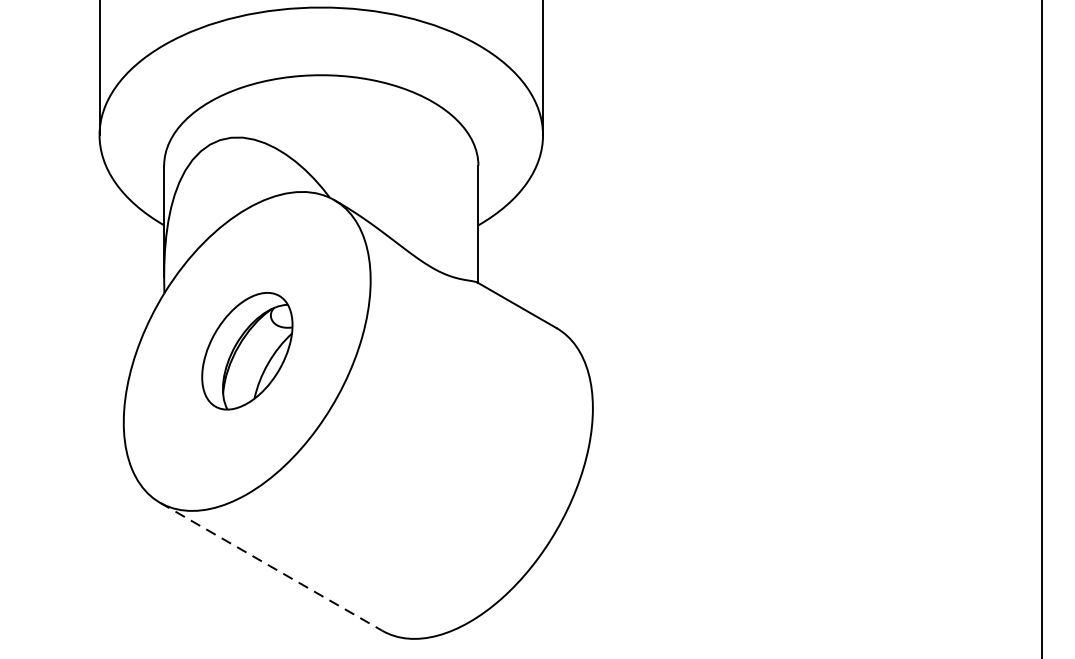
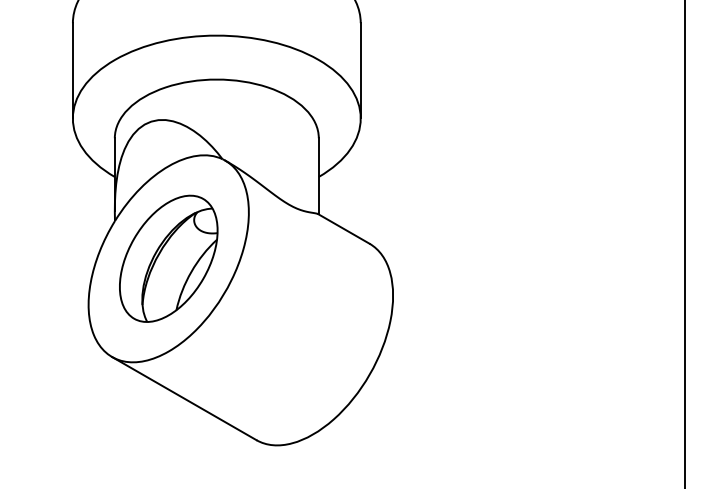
part: (246, 350) -> (168, 258), size x1.67
line: (271, 566) -> (184, 398), dashed -> solid

